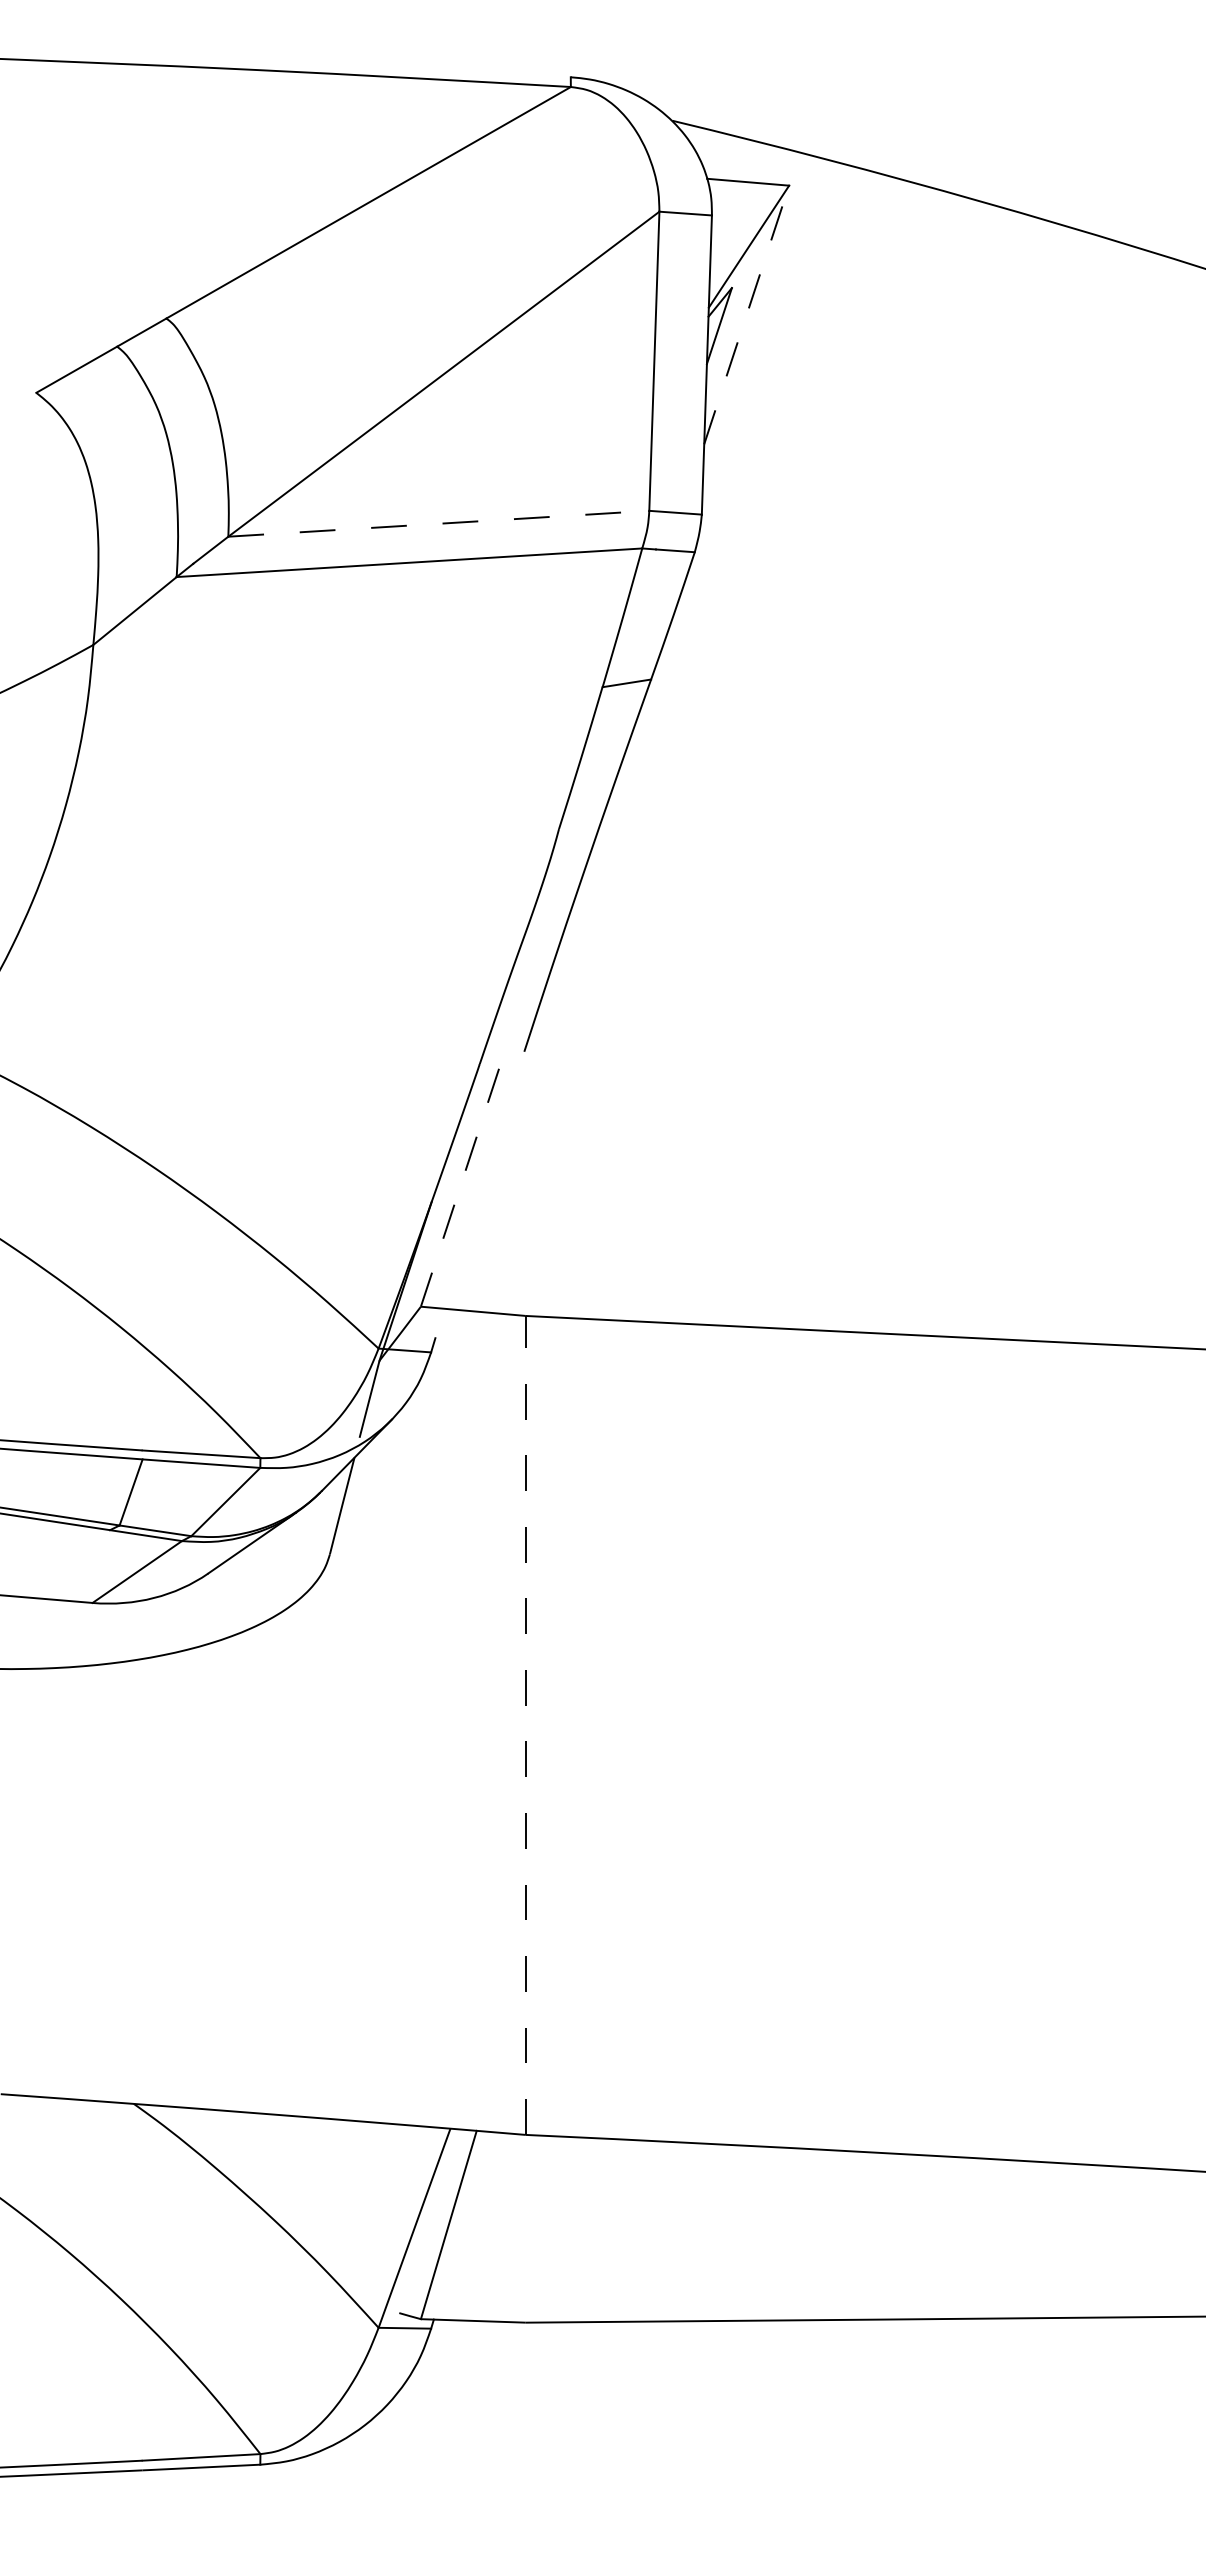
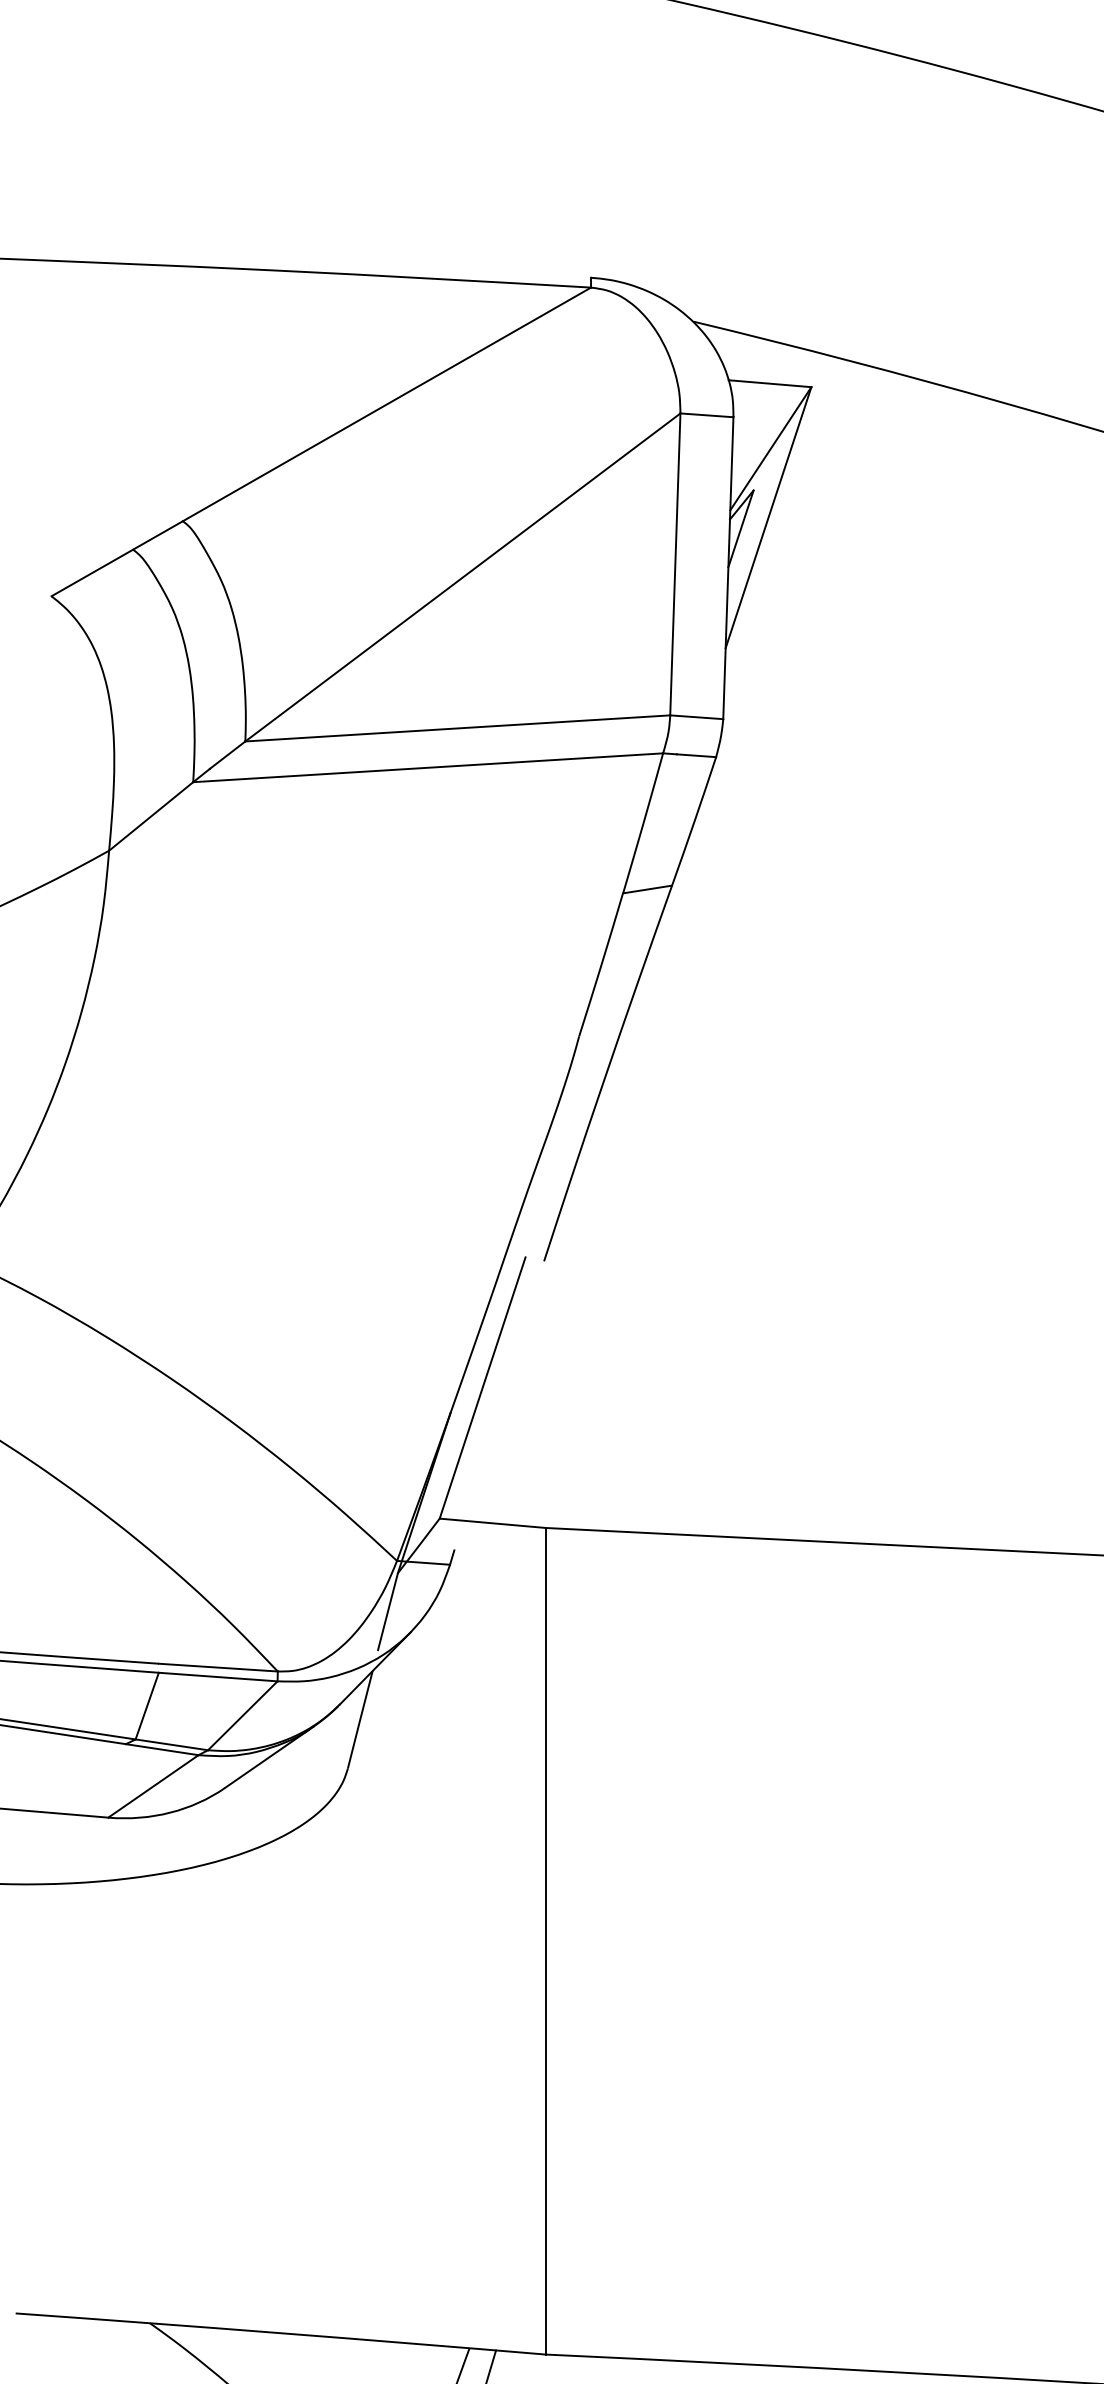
line: (746, 314) -> (768, 517), dashed -> solid
line: (438, 523) -> (457, 728), dashed -> solid
line: (463, 1176) -> (482, 1387), dashed -> solid
line: (525, 1725) -> (545, 1941), dashed -> solid

